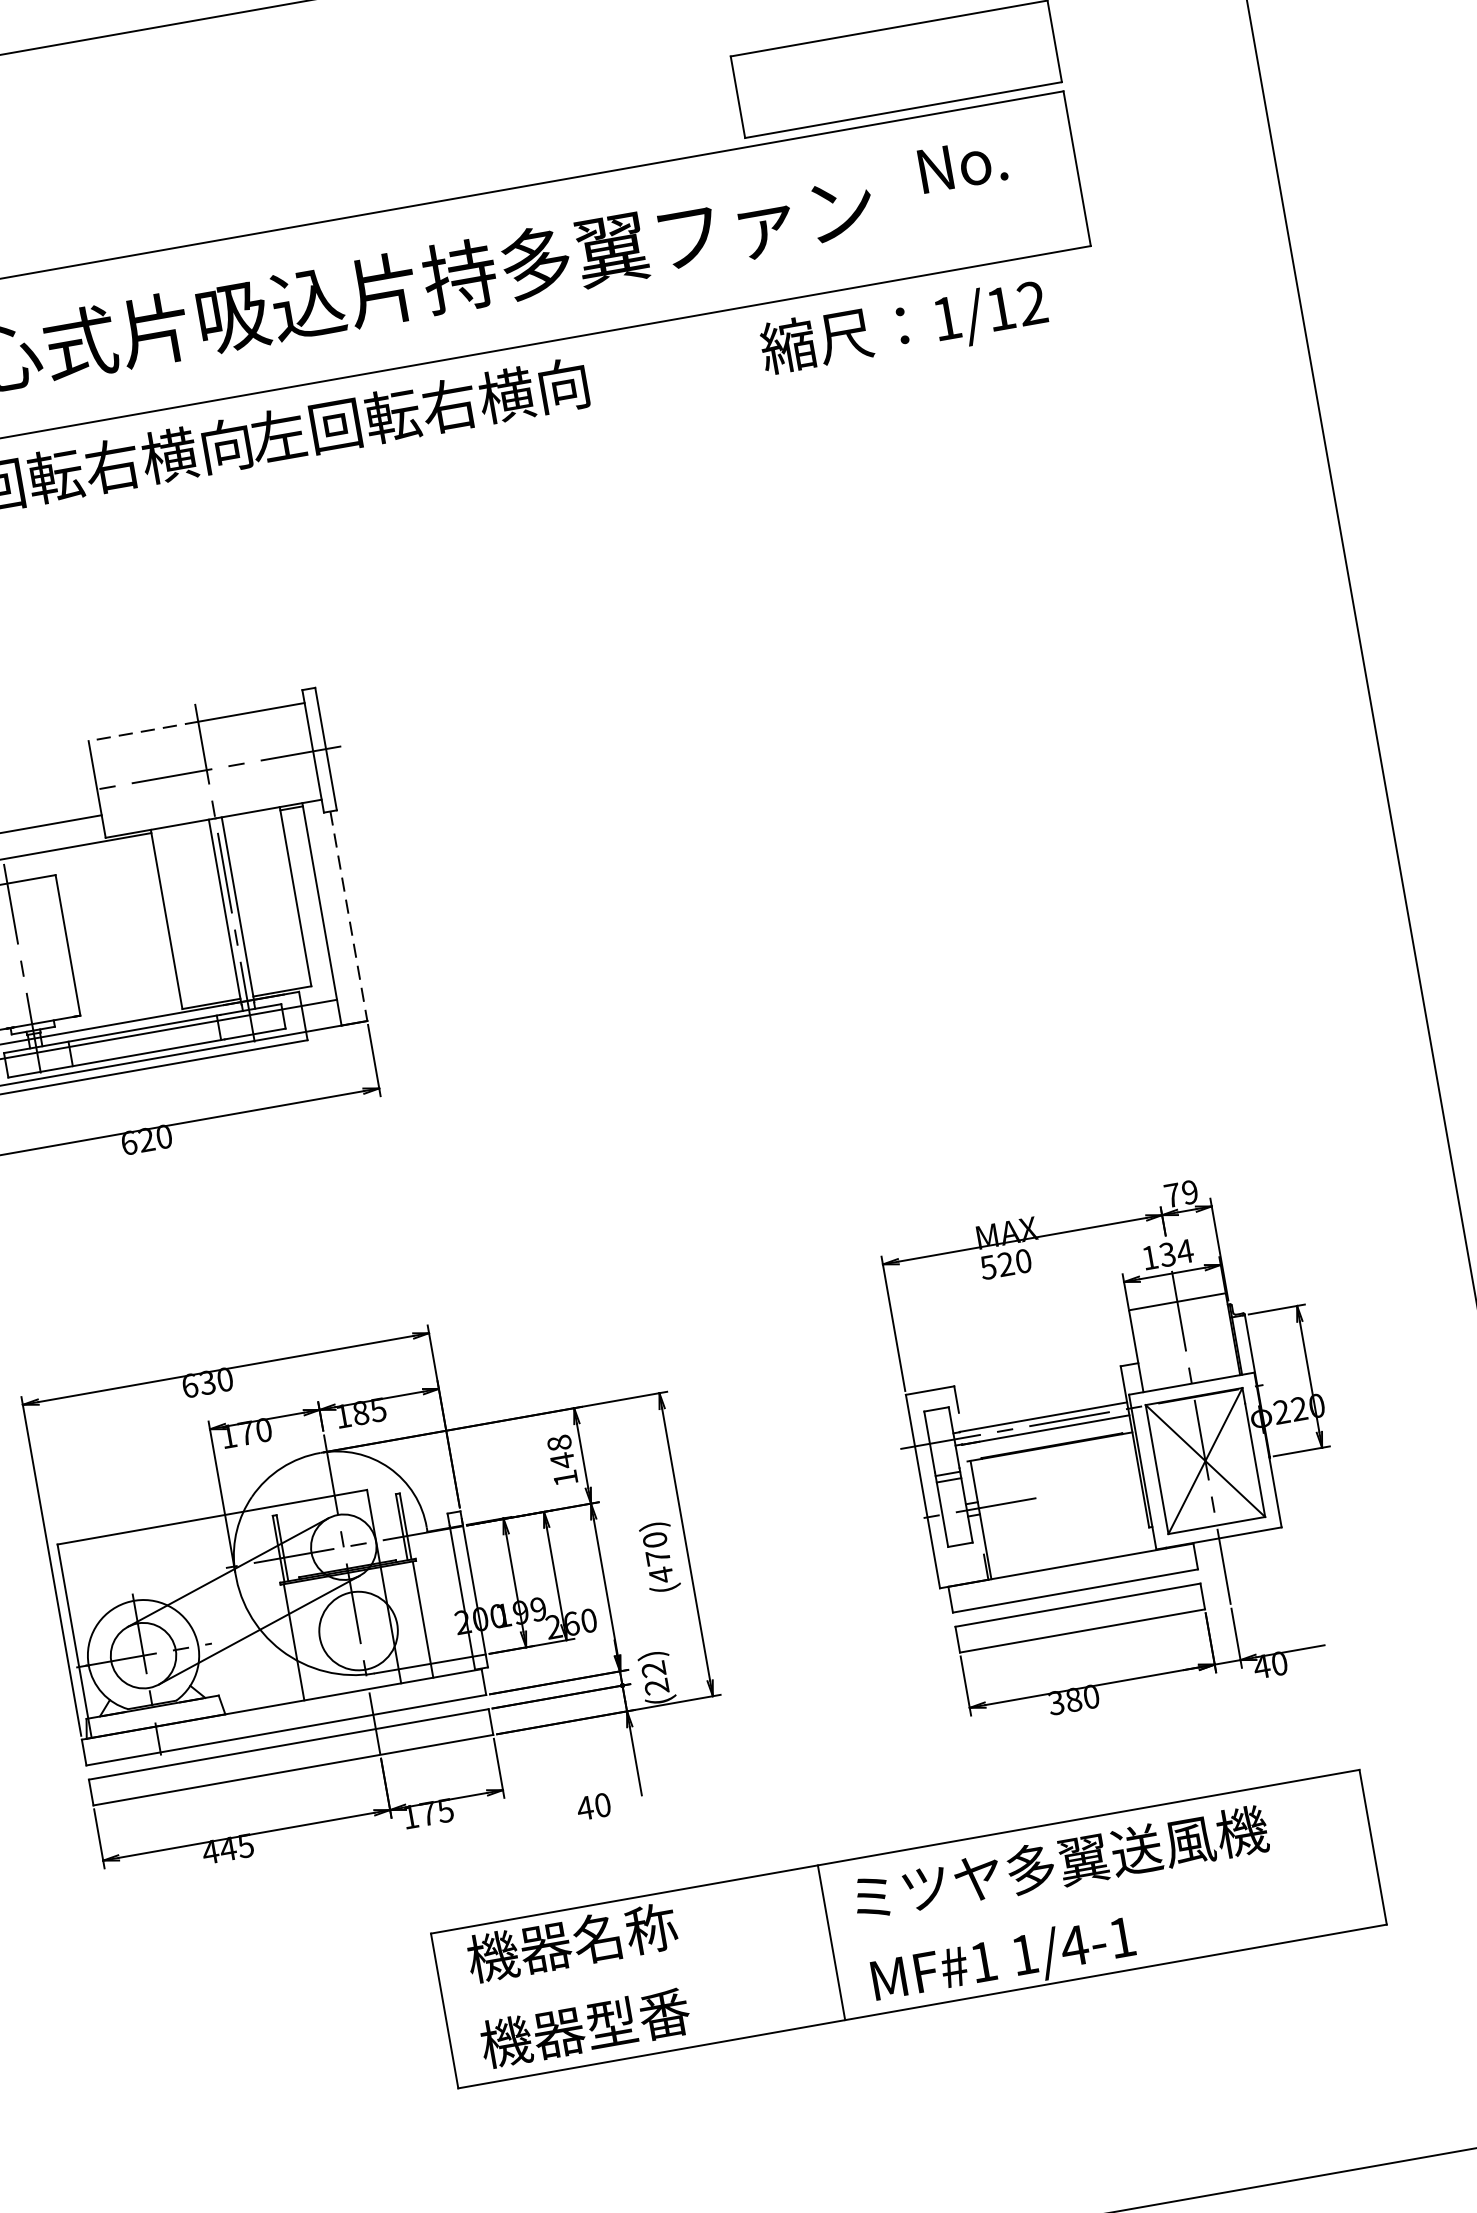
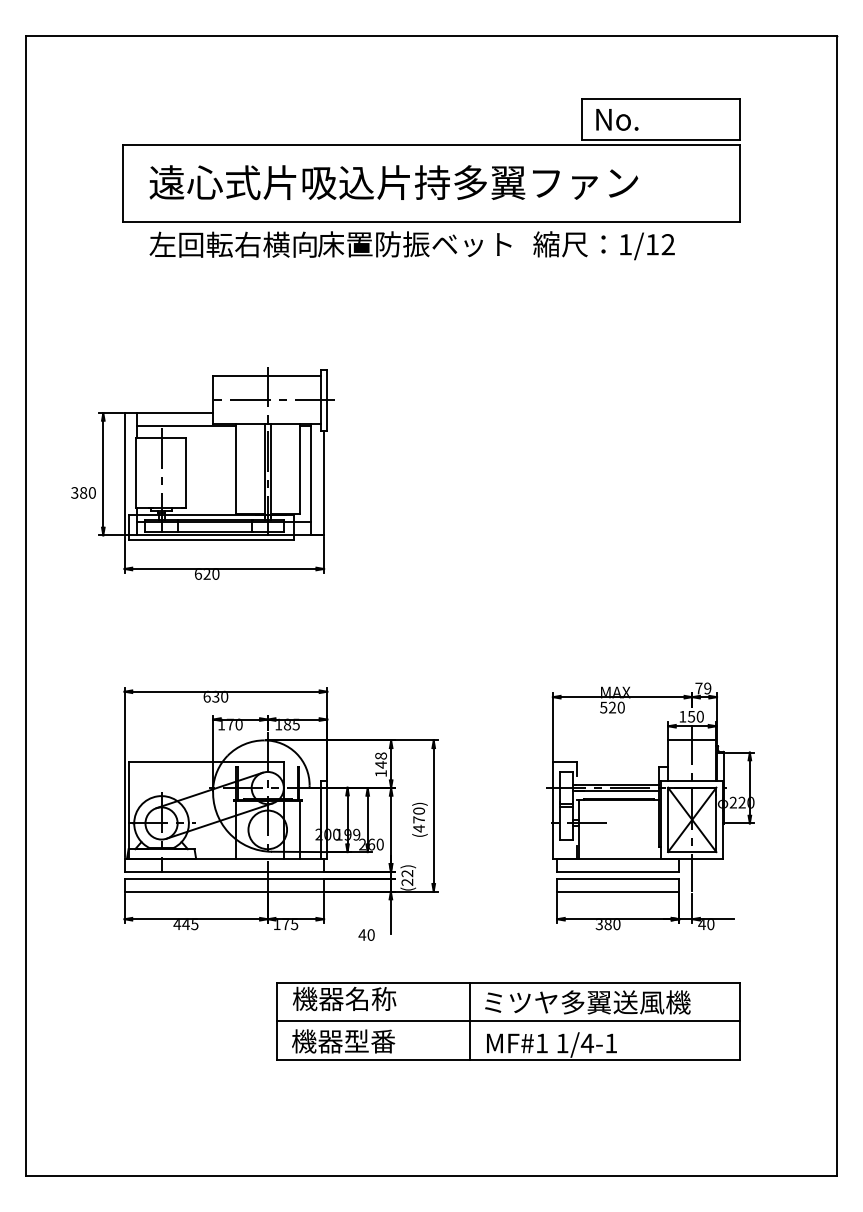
text: (962, 164) -> (617, 119), moved
text: (902, 327) -> (603, 245), moved
text: (445, 406) -> (414, 244), 左回転右横向 -> 床置防振ベット
line: (143, 732) -> (240, 376), dashed -> solid
line: (349, 917) -> (324, 483), dashed -> solid
text: (1177, 1252) -> (696, 716), 134 -> 150
line: (908, 1929) -> (508, 1021), added

